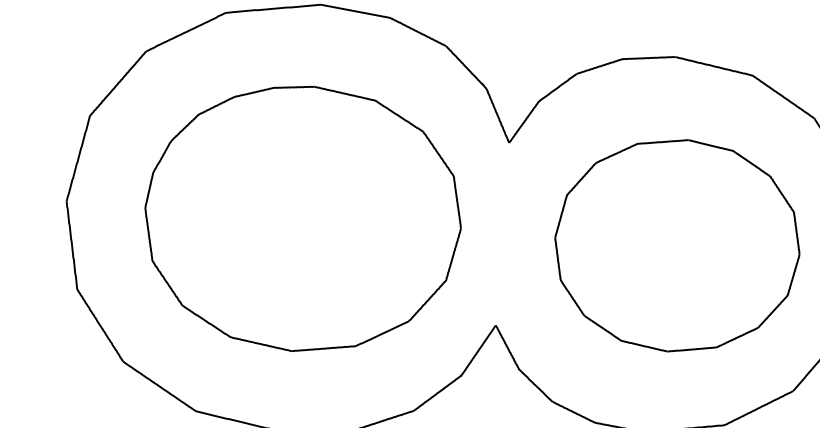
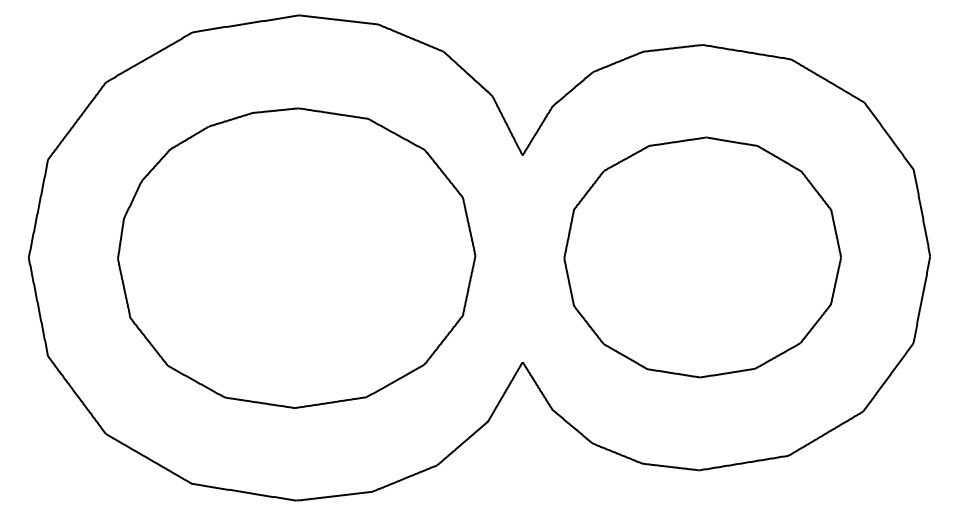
part: (677, 245) -> (702, 257), moved

